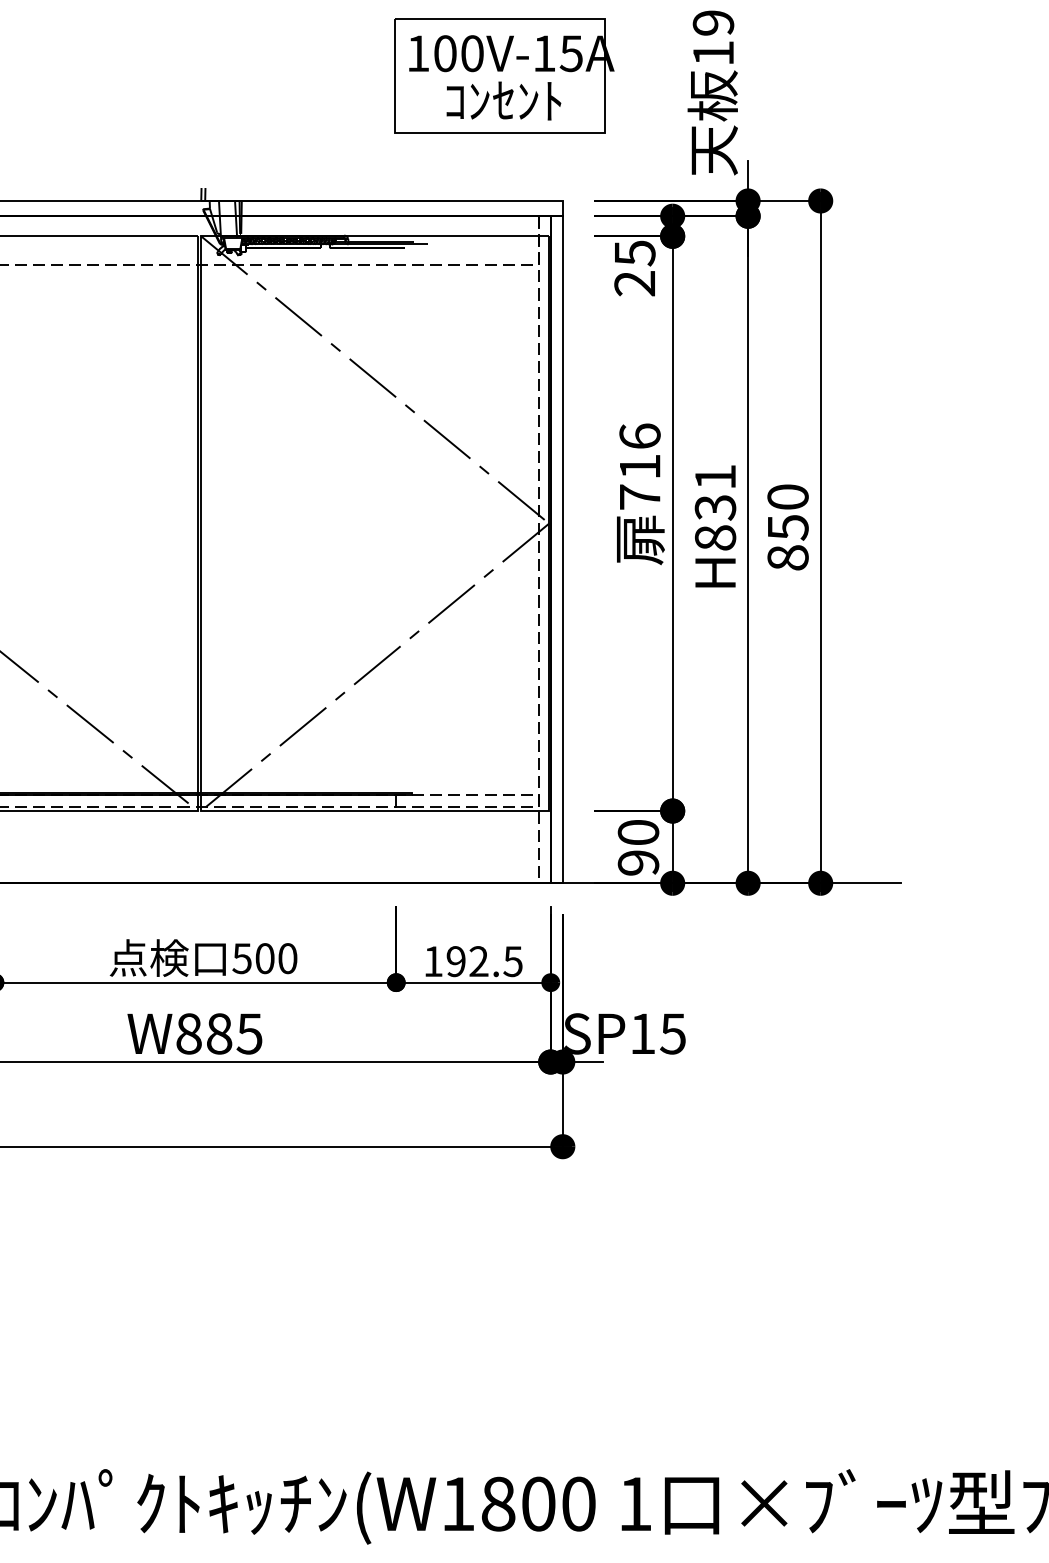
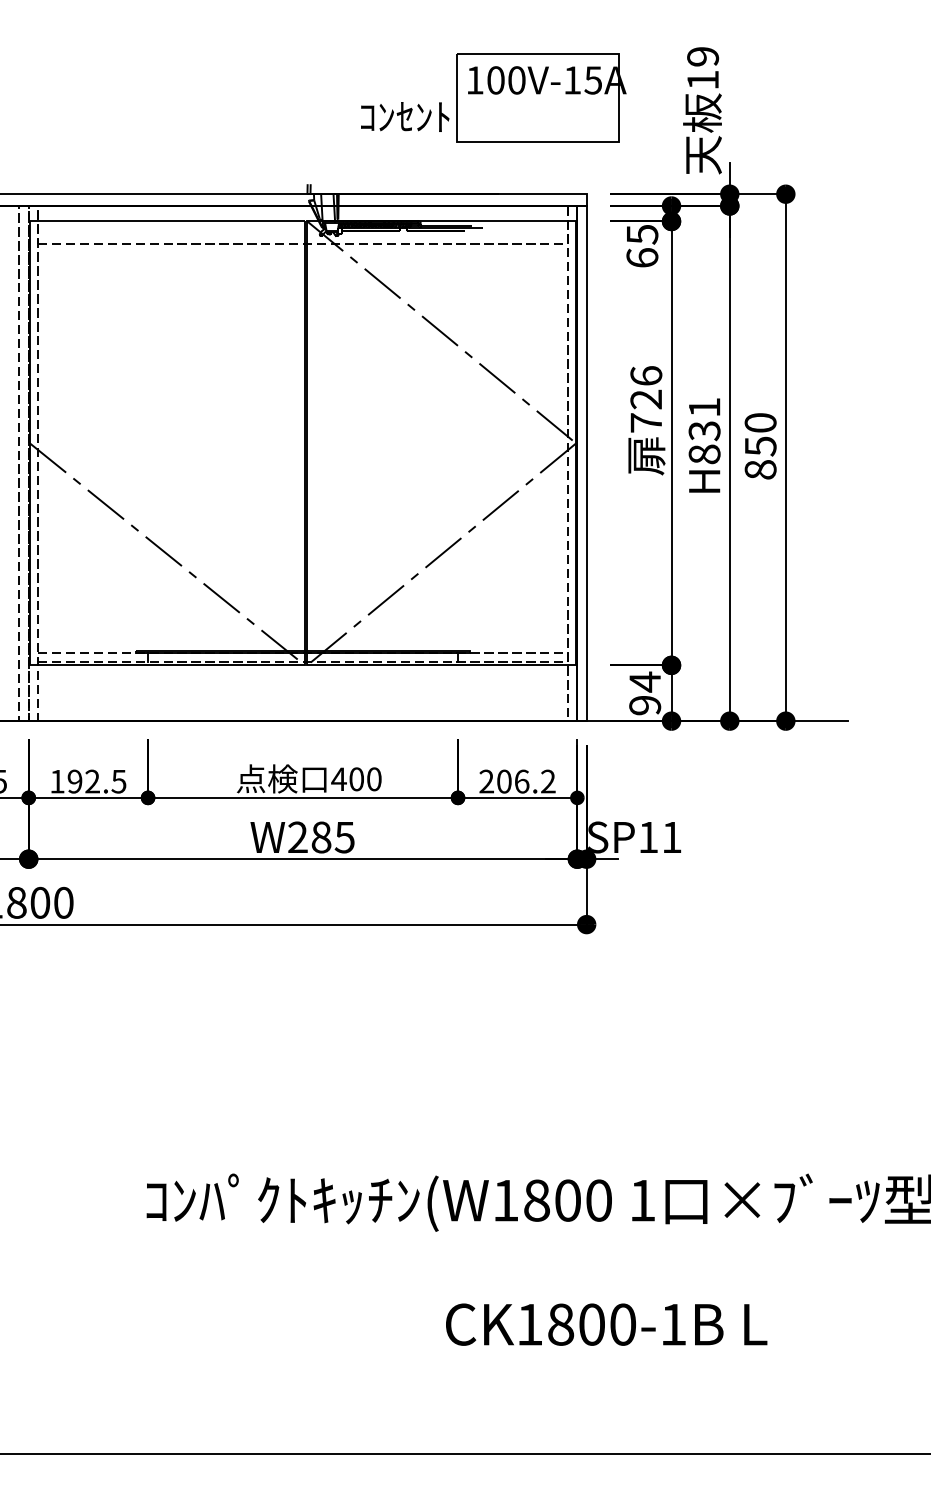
text: (504, 100) -> (405, 116), moved
text: (635, 282) -> (642, 257), 25 -> 65
text: (638, 466) -> (645, 399), 716 -> 726
text: (638, 831) -> (645, 681), 90 -> 94
text: (241, 958) -> (338, 779), 500 -> 400
text: (473, 961) -> (517, 781), 192.5 -> 206.2
text: (188, 1033) -> (297, 837), W885 -> W285
text: (672, 1033) -> (671, 837), SP15 -> SP11

